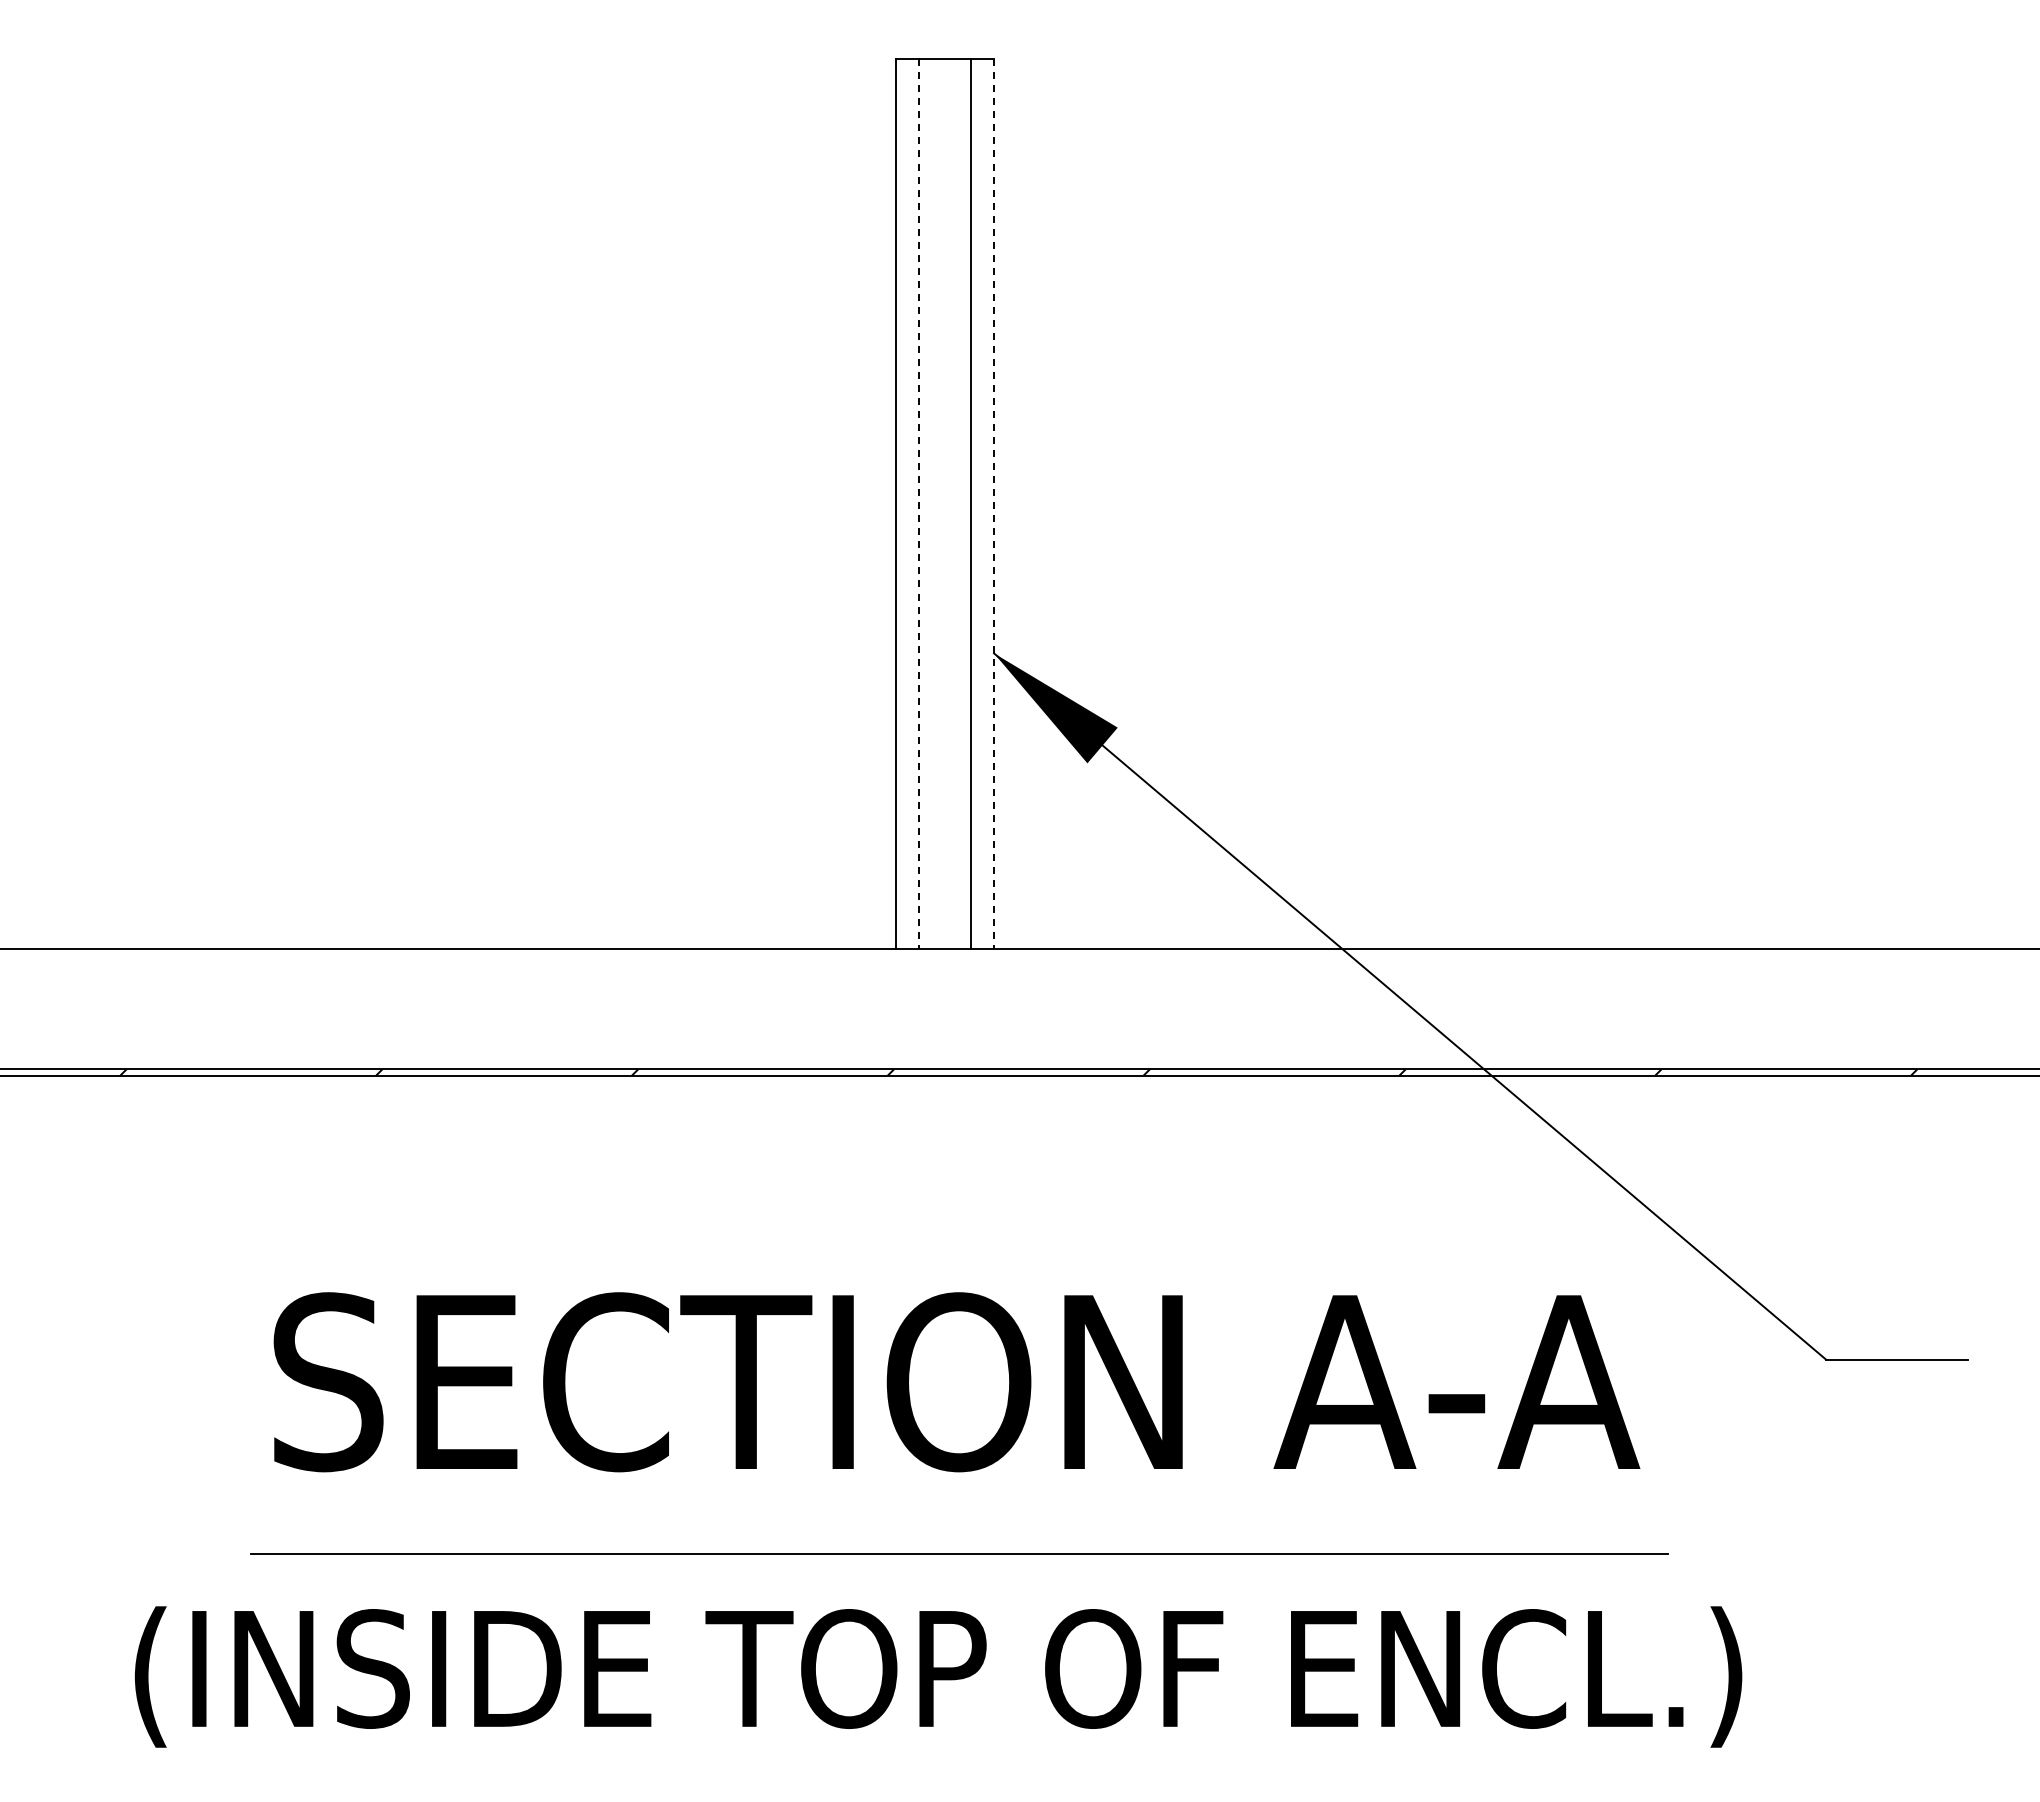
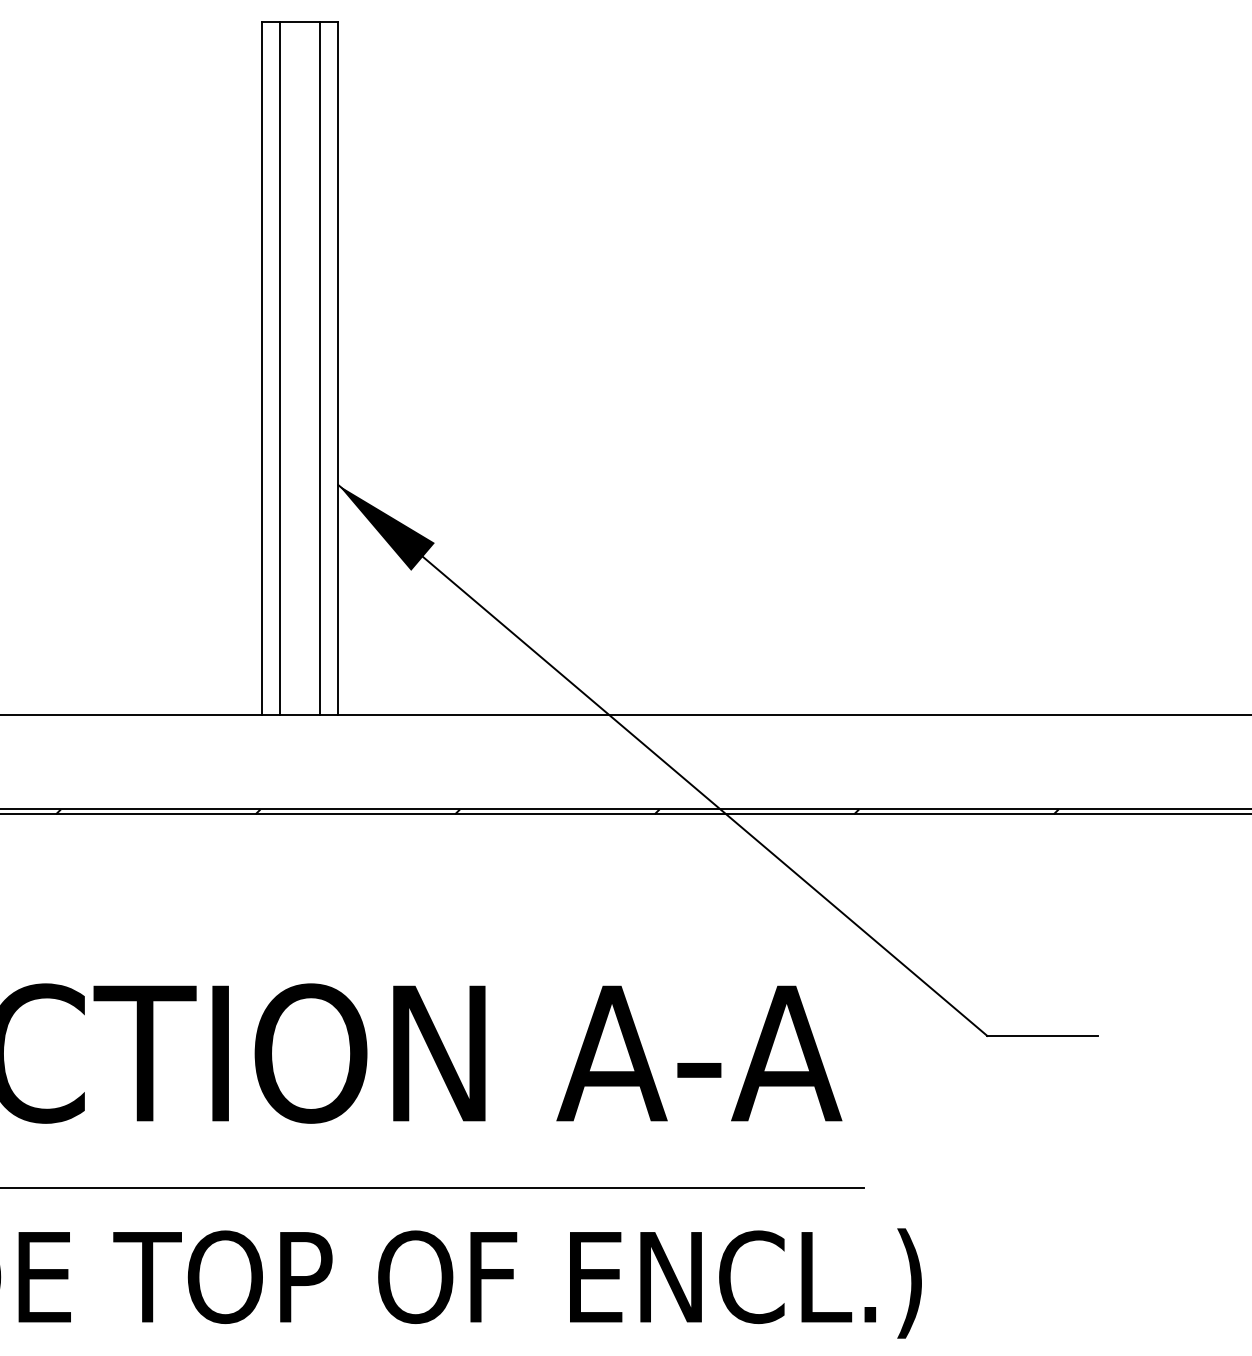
line: (919, 503) -> (280, 368), dashed -> solid
line: (994, 503) -> (338, 368), dashed -> solid

